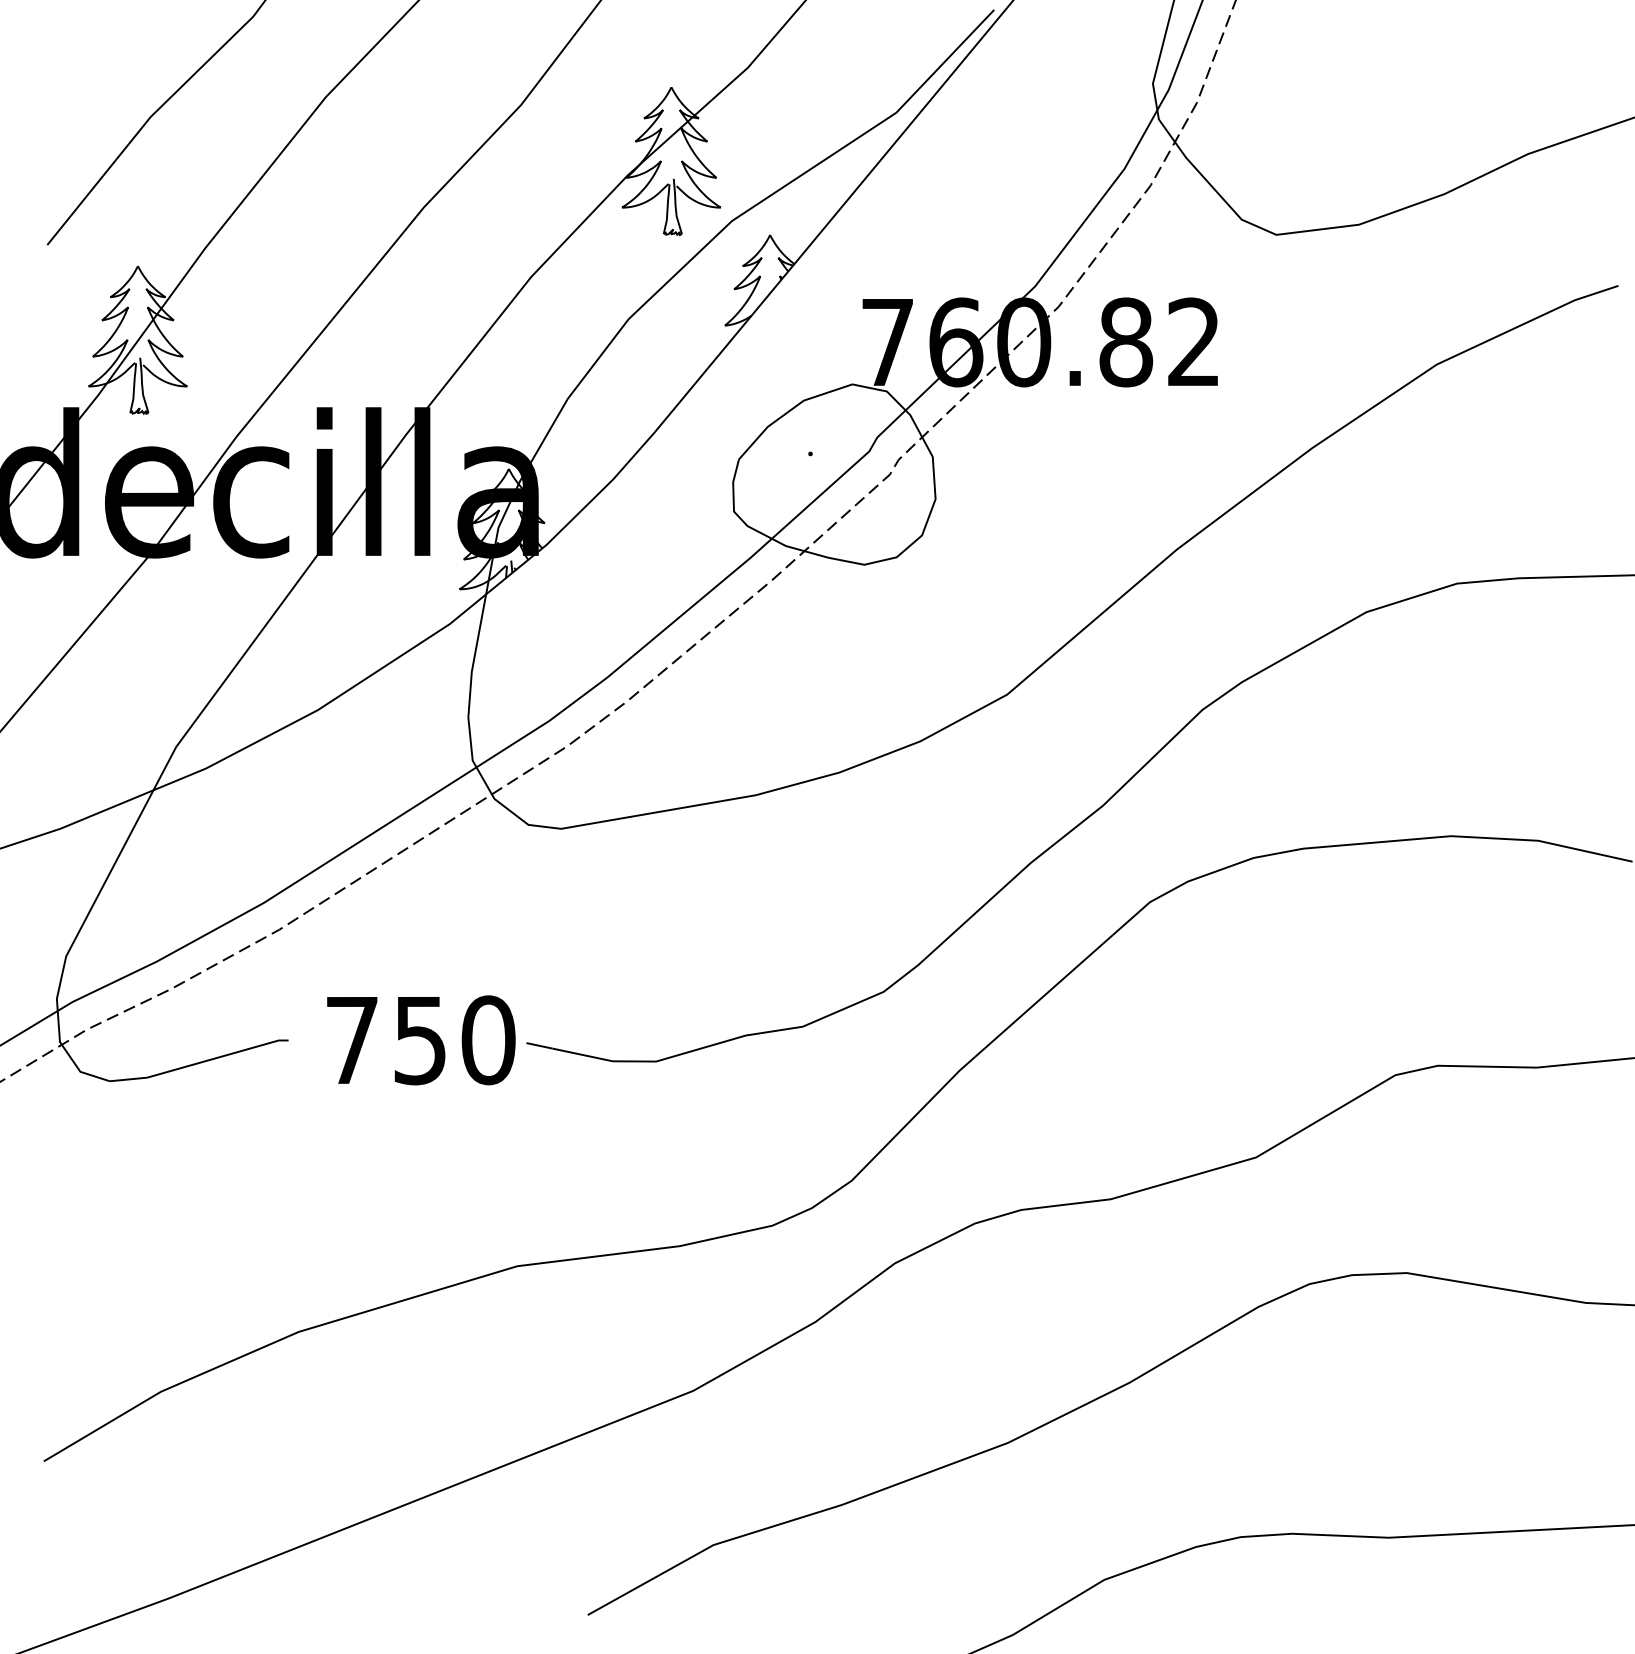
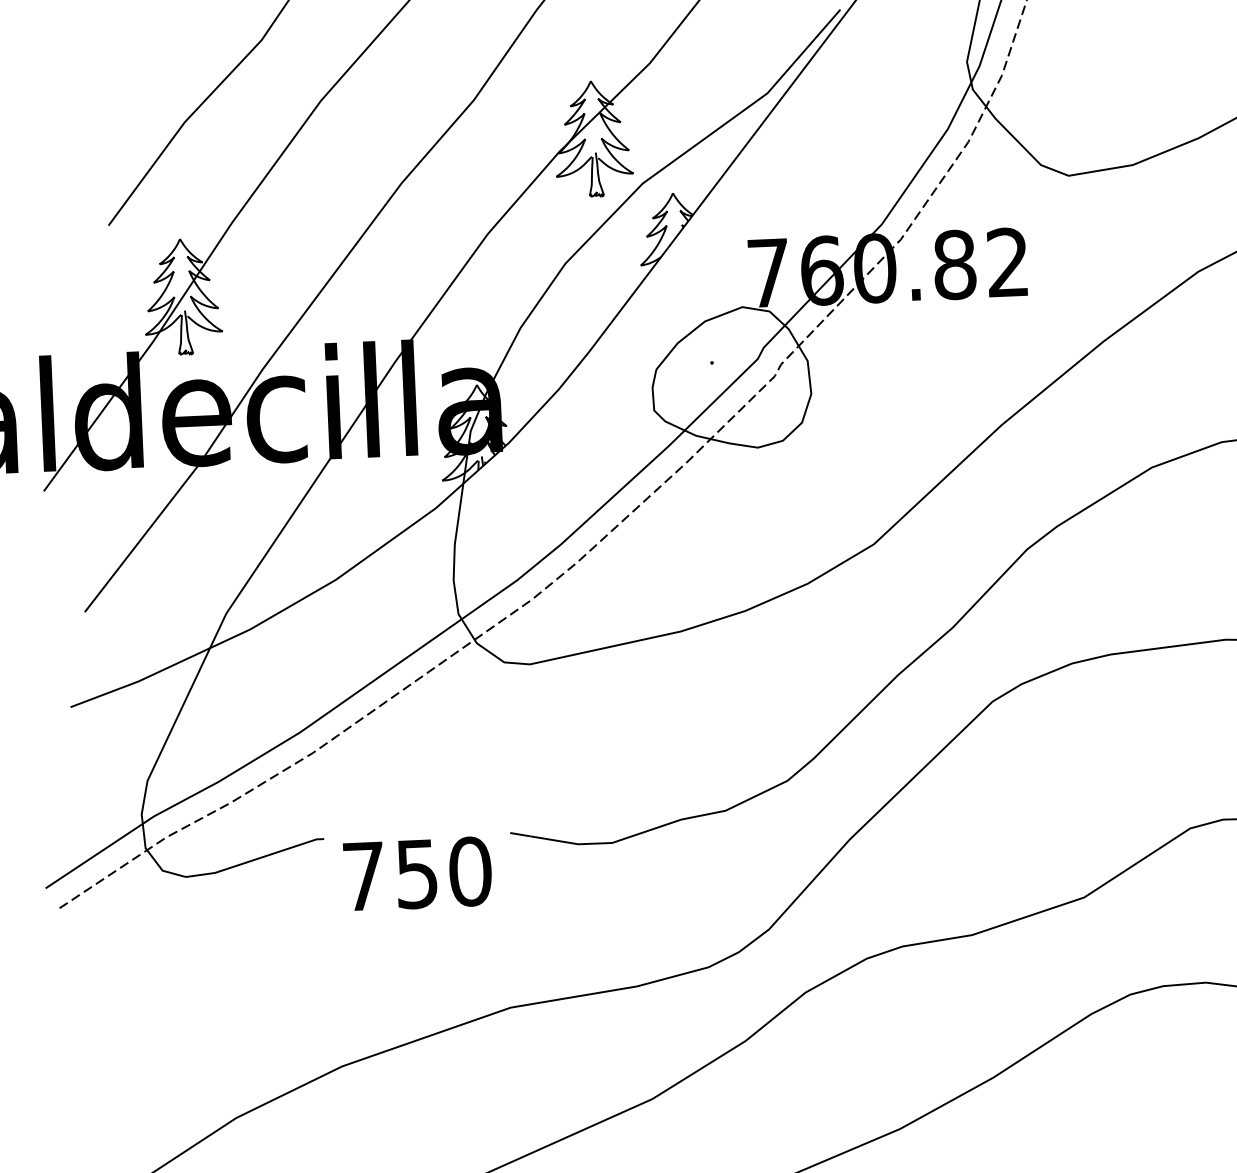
text: (421, 1040) -> (418, 874), moved

